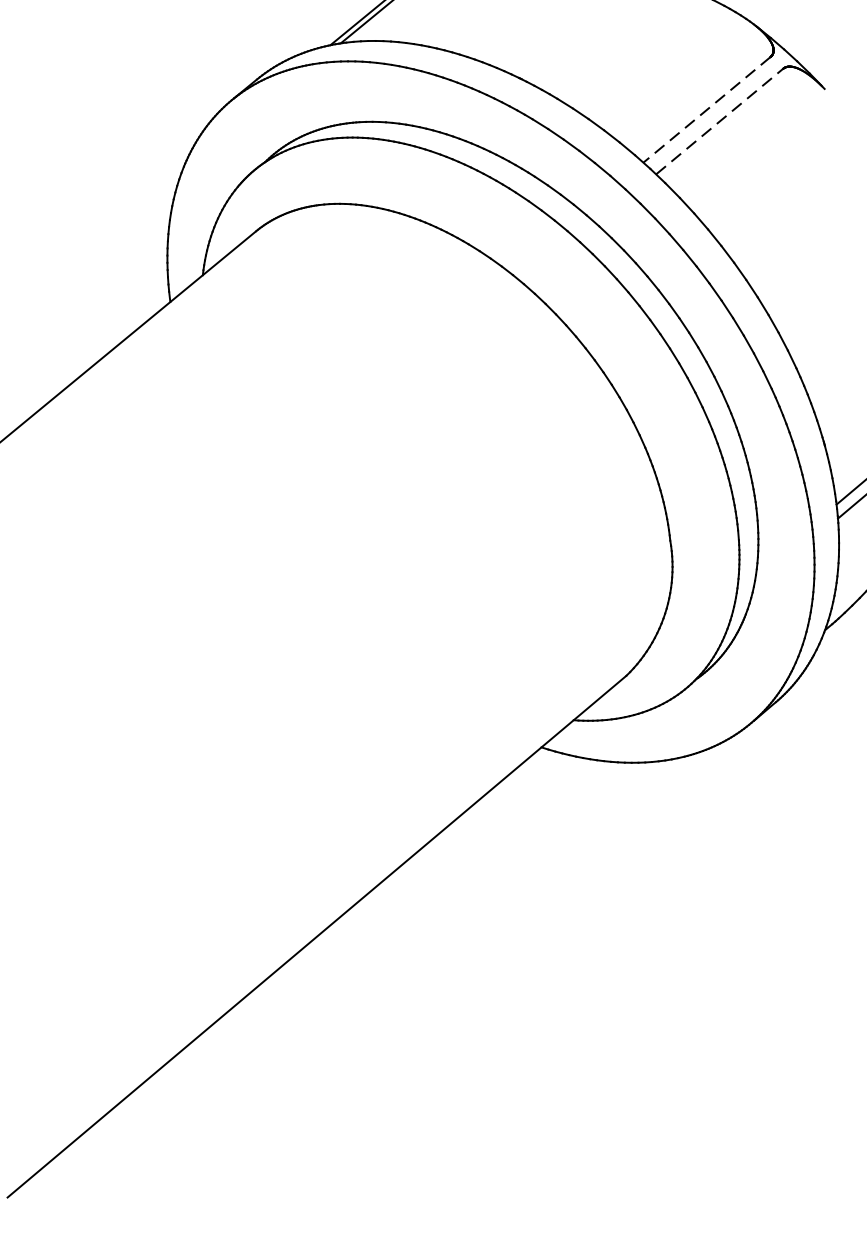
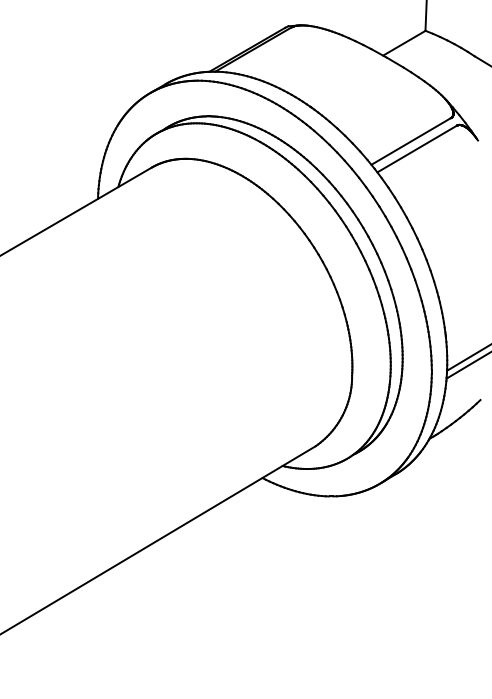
line: (705, 110) -> (410, 141), dashed -> solid
line: (720, 120) -> (417, 148), dashed -> solid

